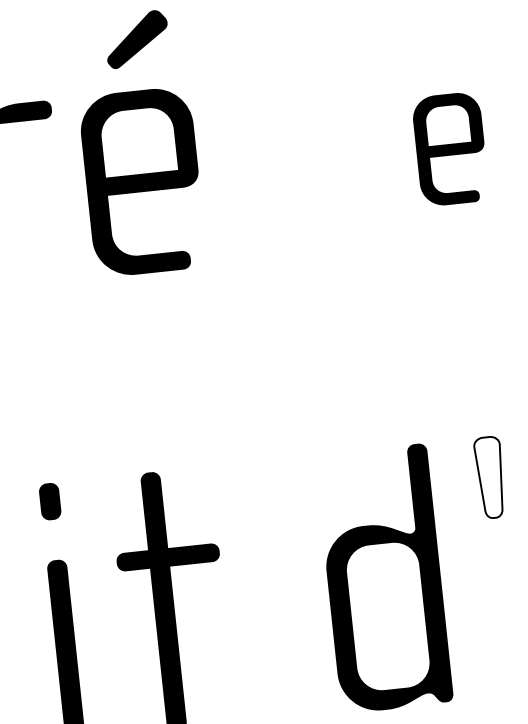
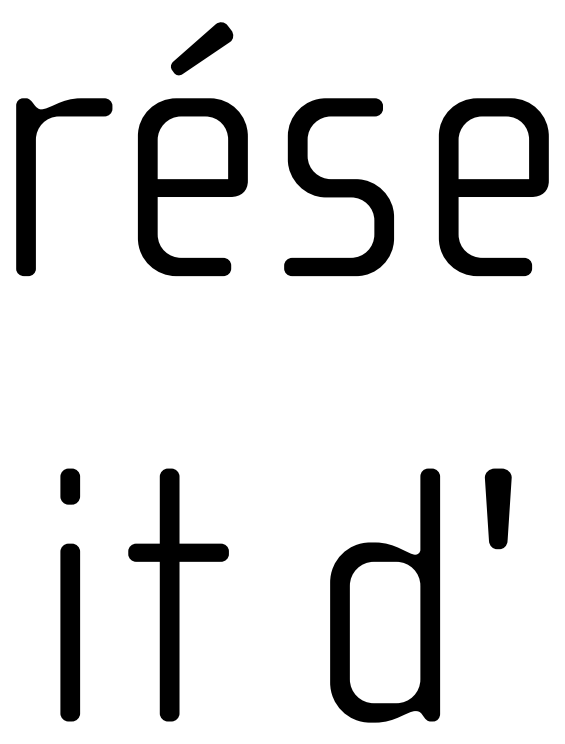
part: (450, 149) -> (493, 187), size x1.67
part: (291, 166) -> (338, 187), added
fill: (489, 477) -> (497, 508), added

